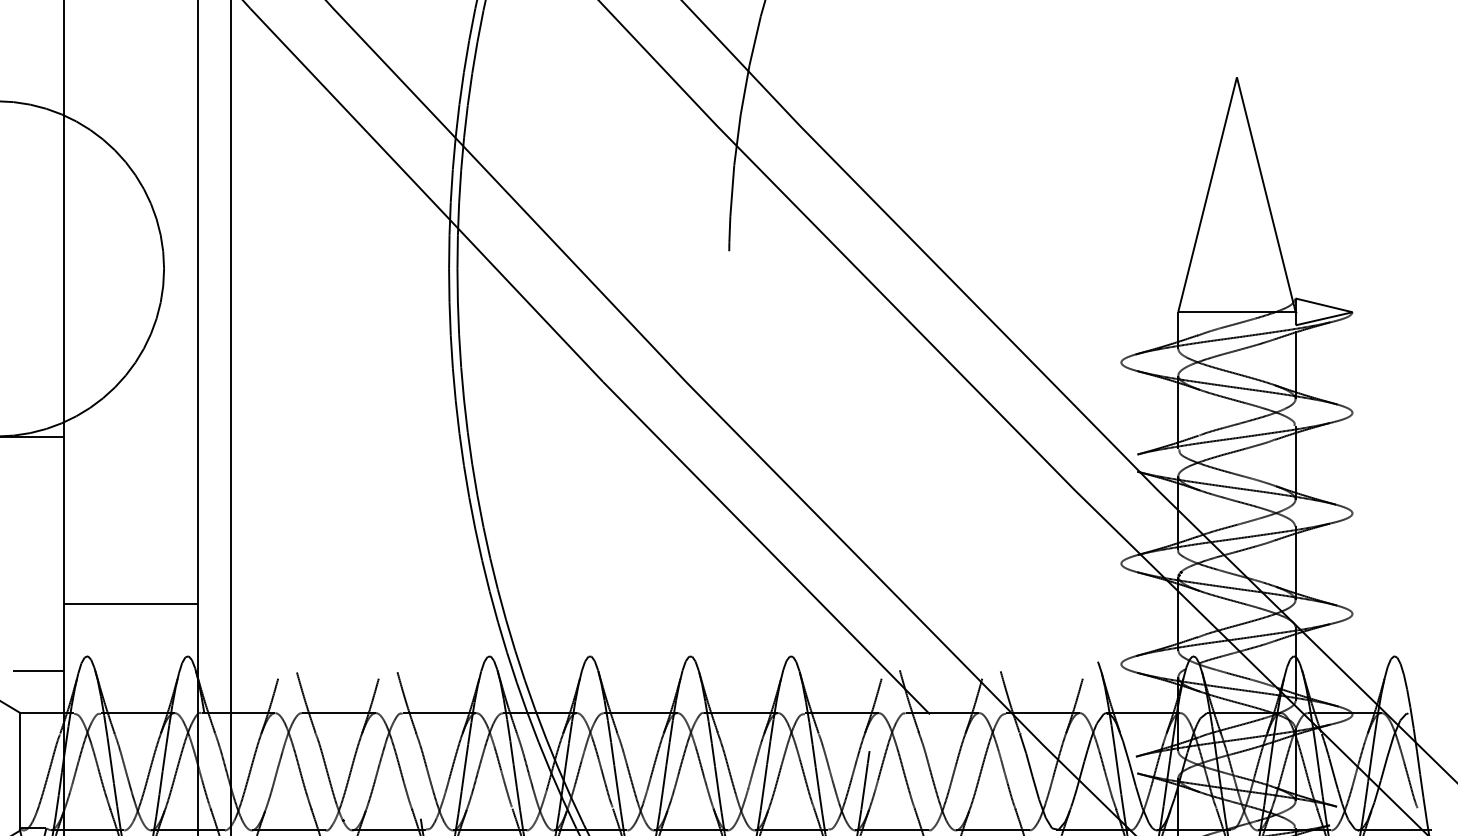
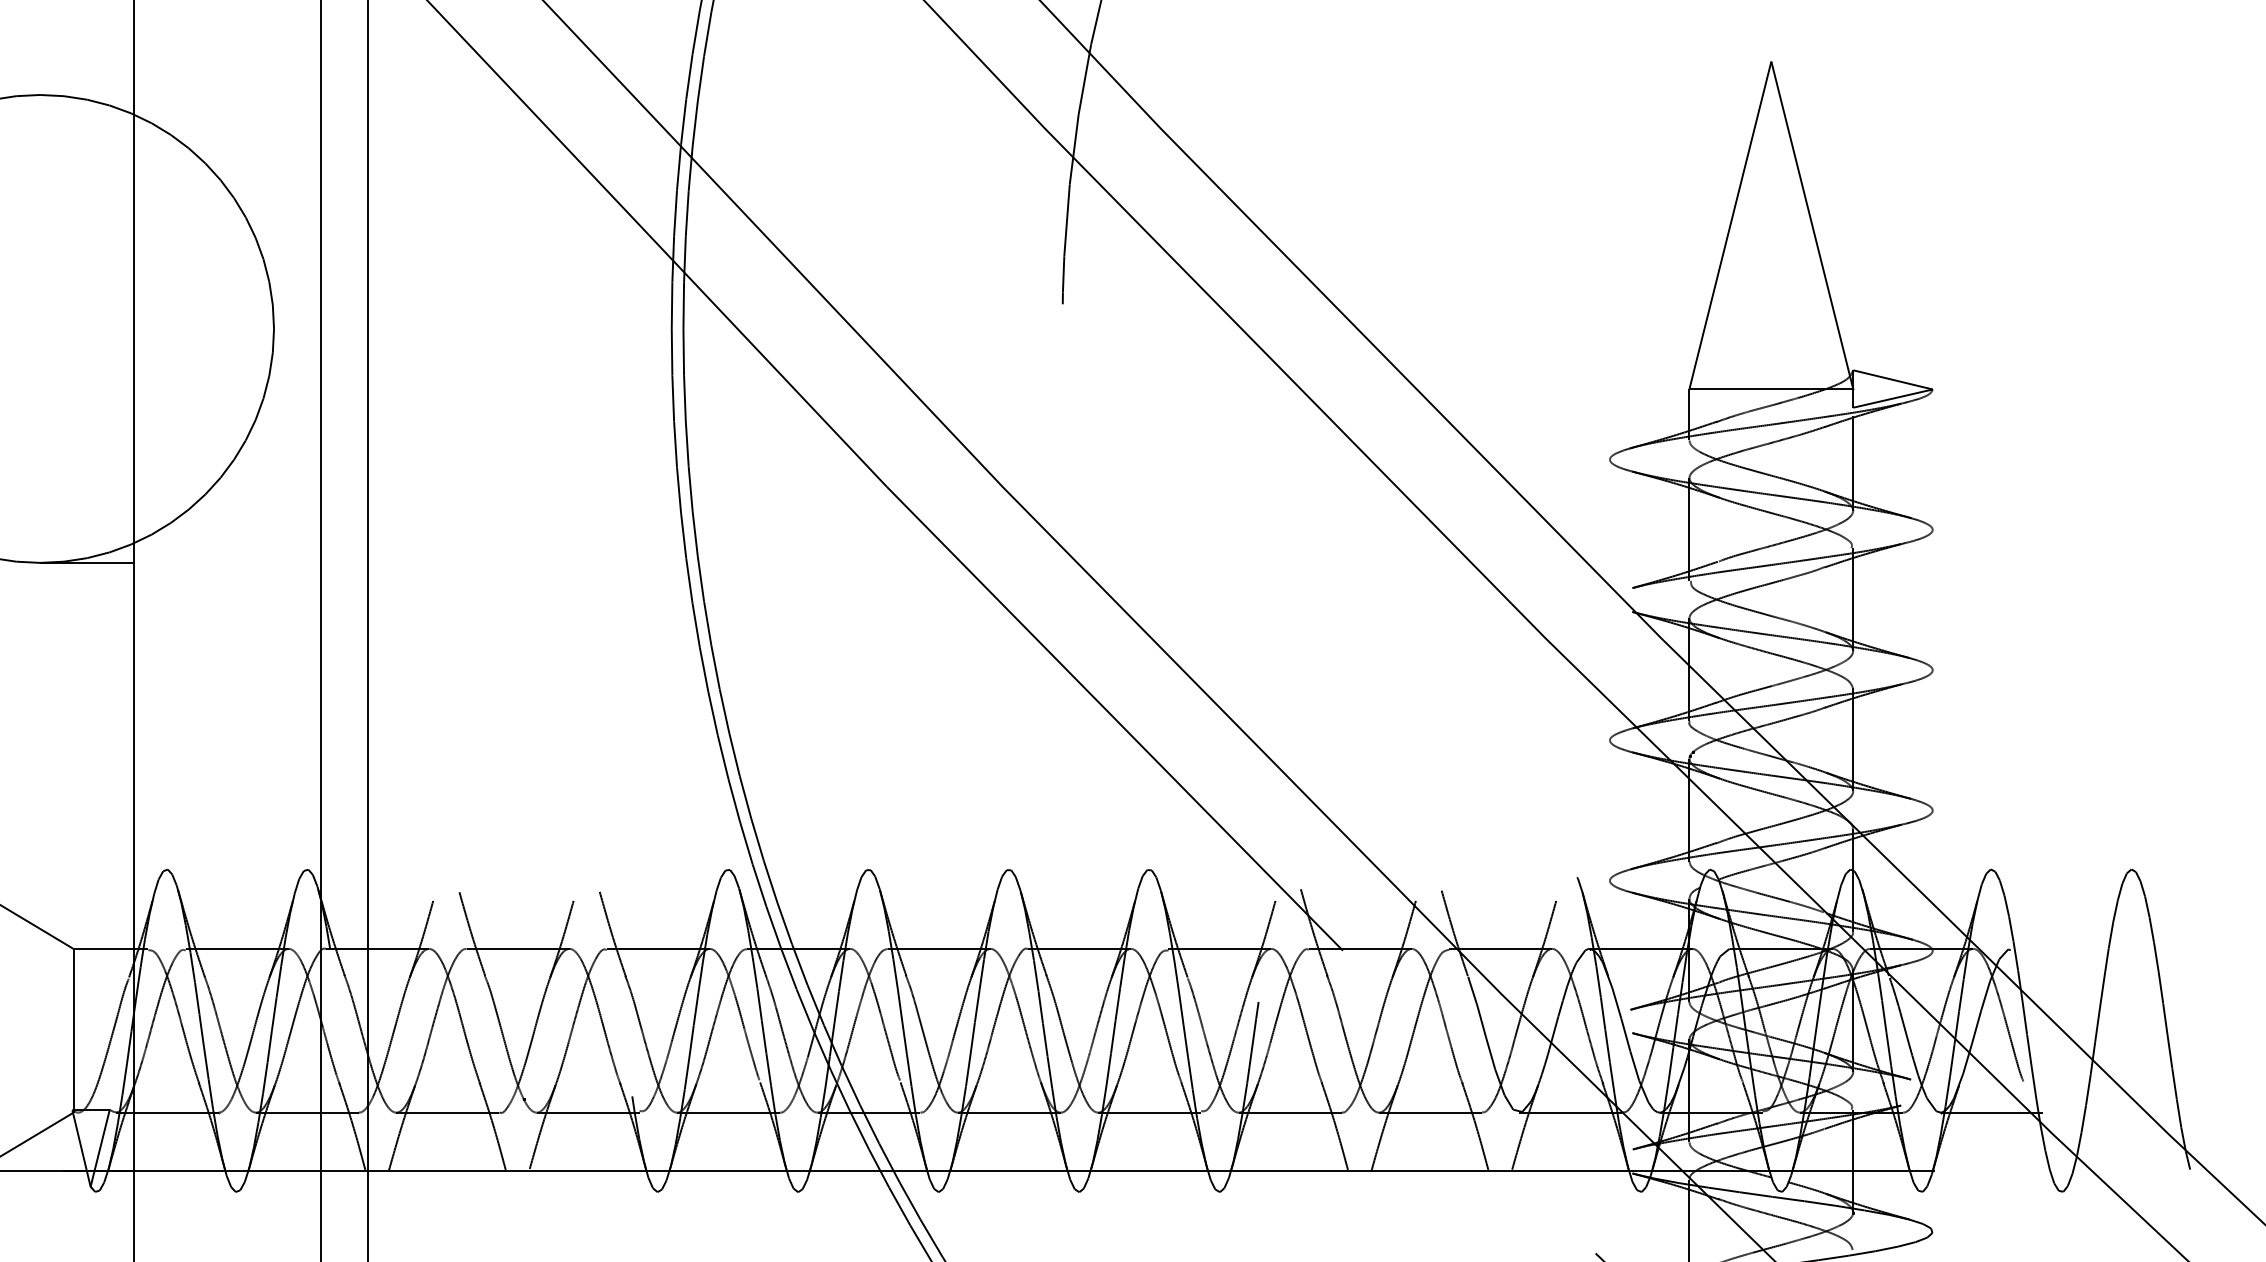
line: (130, 603) -> (226, 796), removed
line: (38, 671) -> (98, 890), removed

